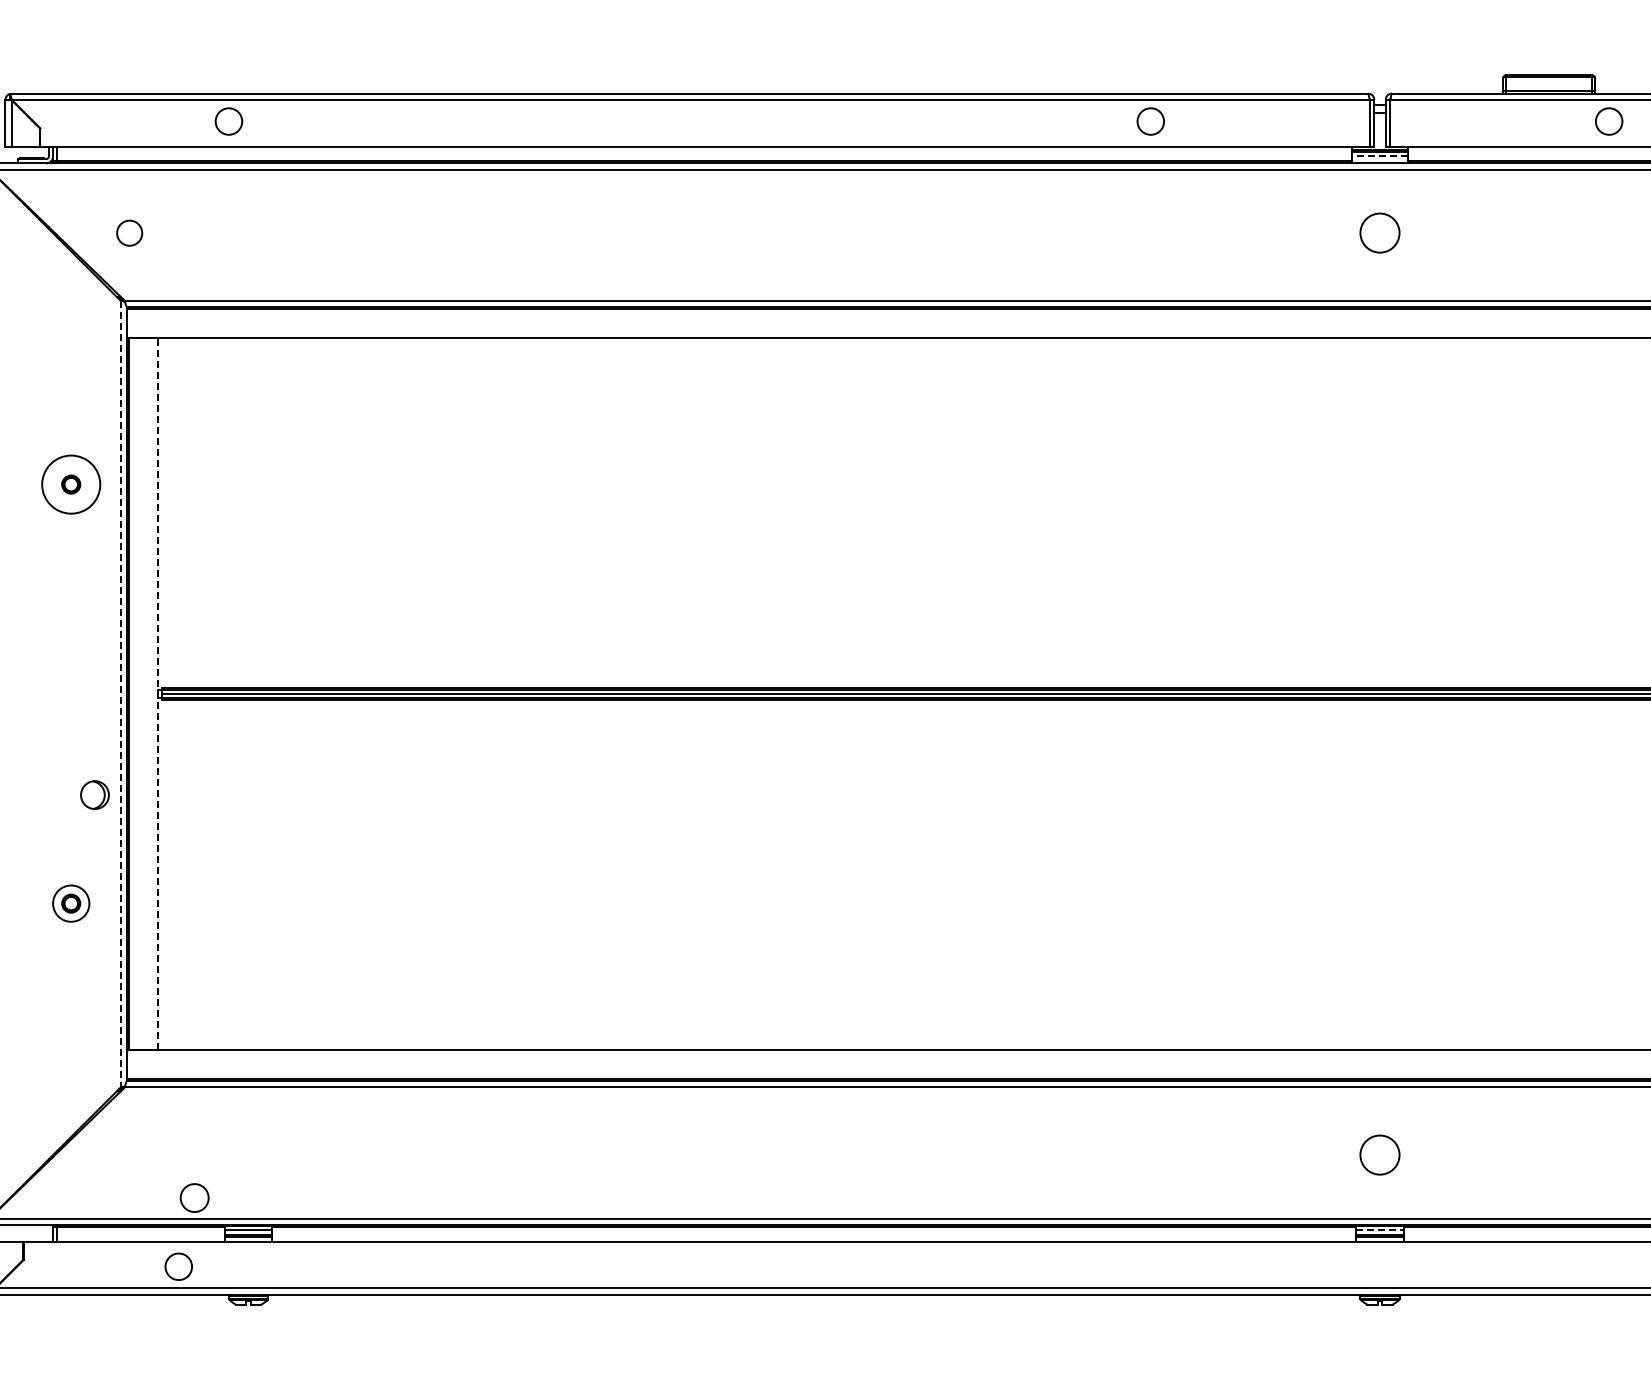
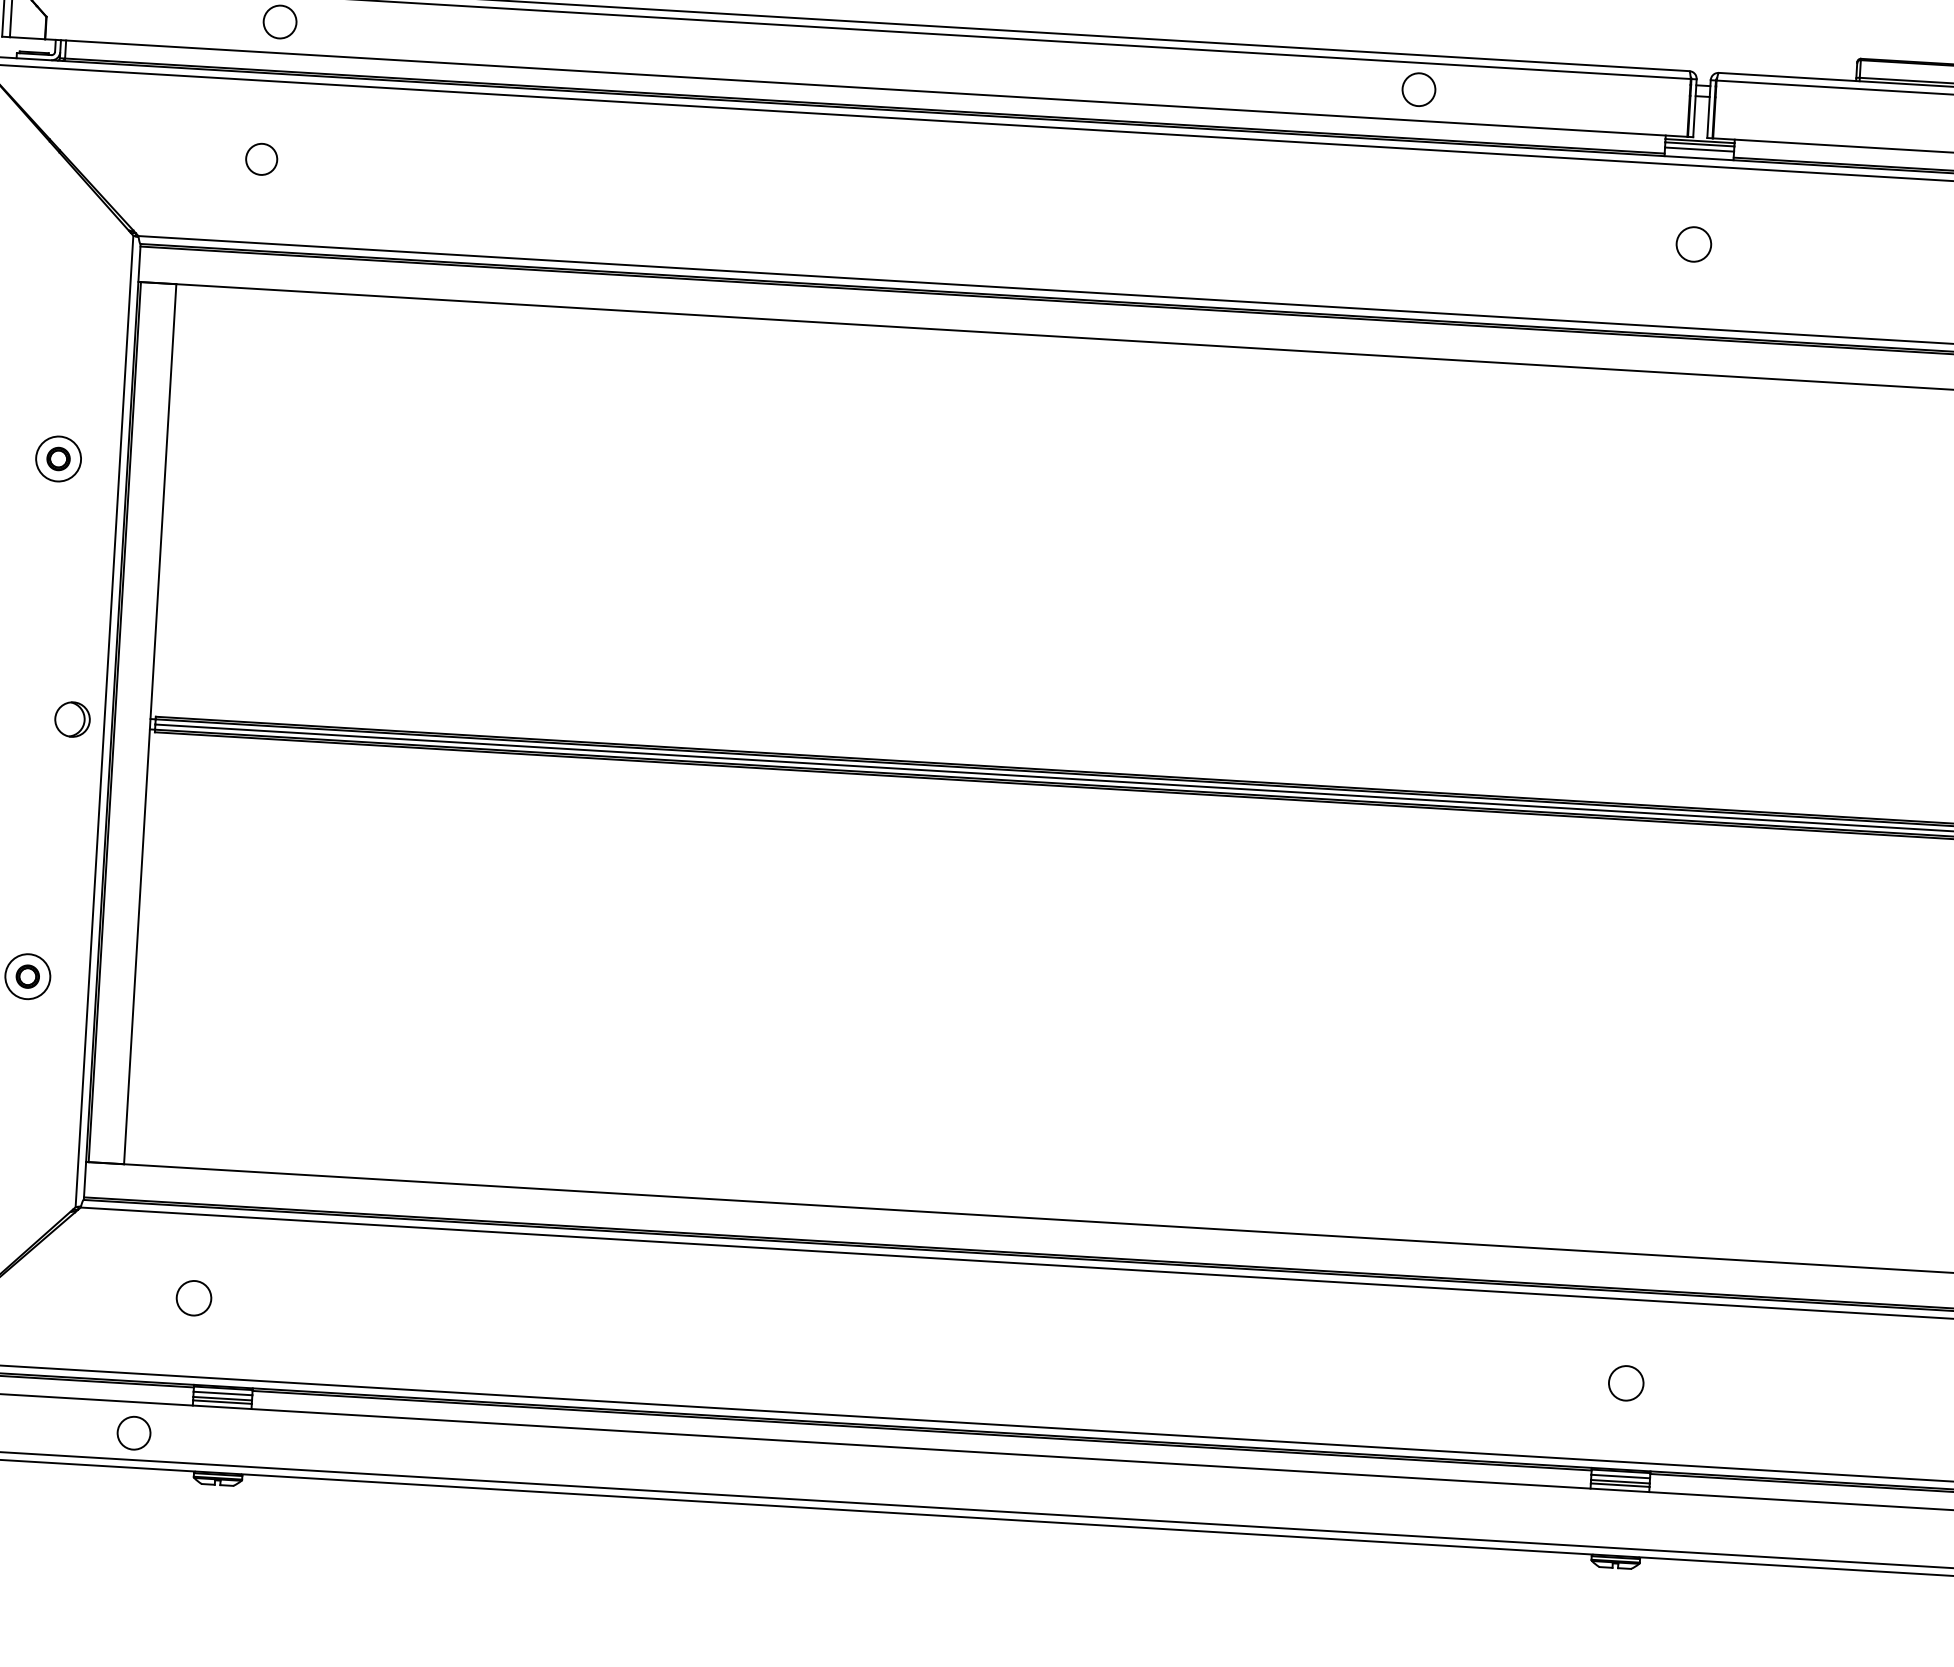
line: (1380, 156) -> (1700, 149), dashed -> solid
circle: (129, 232) -> (261, 158), moved
circle: (1379, 233) -> (1693, 244), size x0.71
circle: (71, 484) -> (58, 458), size x0.62
line: (157, 693) -> (149, 723), dashed -> solid
line: (120, 694) -> (104, 721), dashed -> solid
part: (94, 794) -> (72, 718), moved
circle: (1379, 1154) -> (1625, 1382), size x0.71
circle: (194, 1197) -> (193, 1297), moved
line: (1380, 1230) -> (1621, 1476), dashed -> solid

